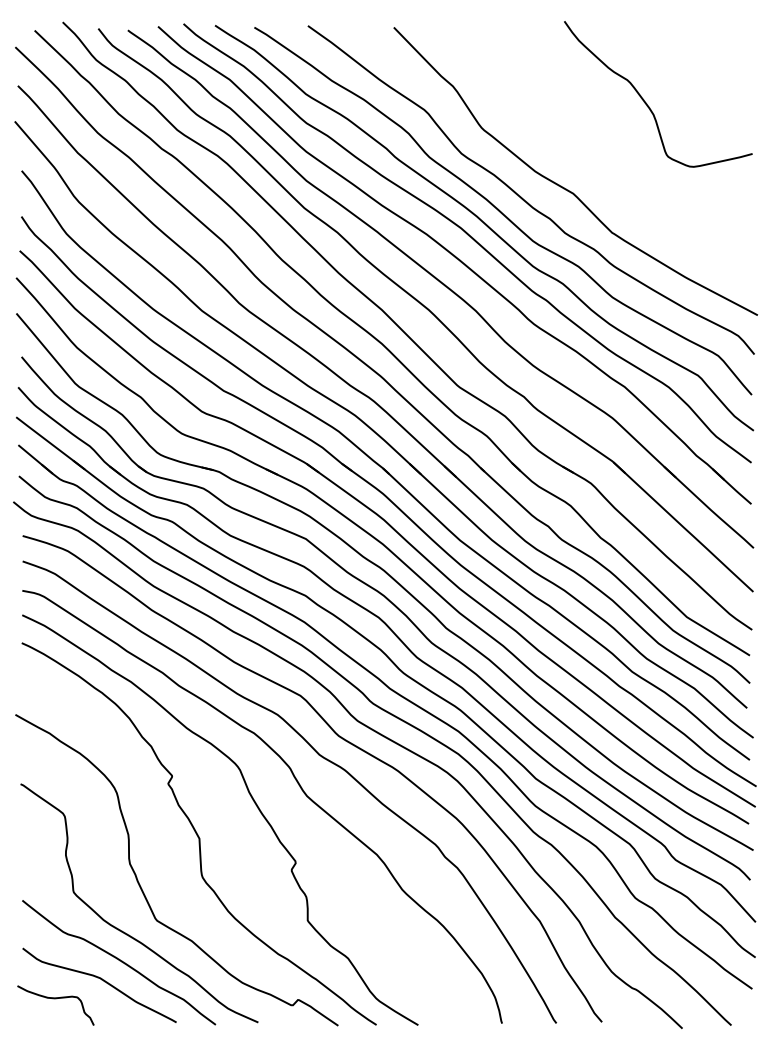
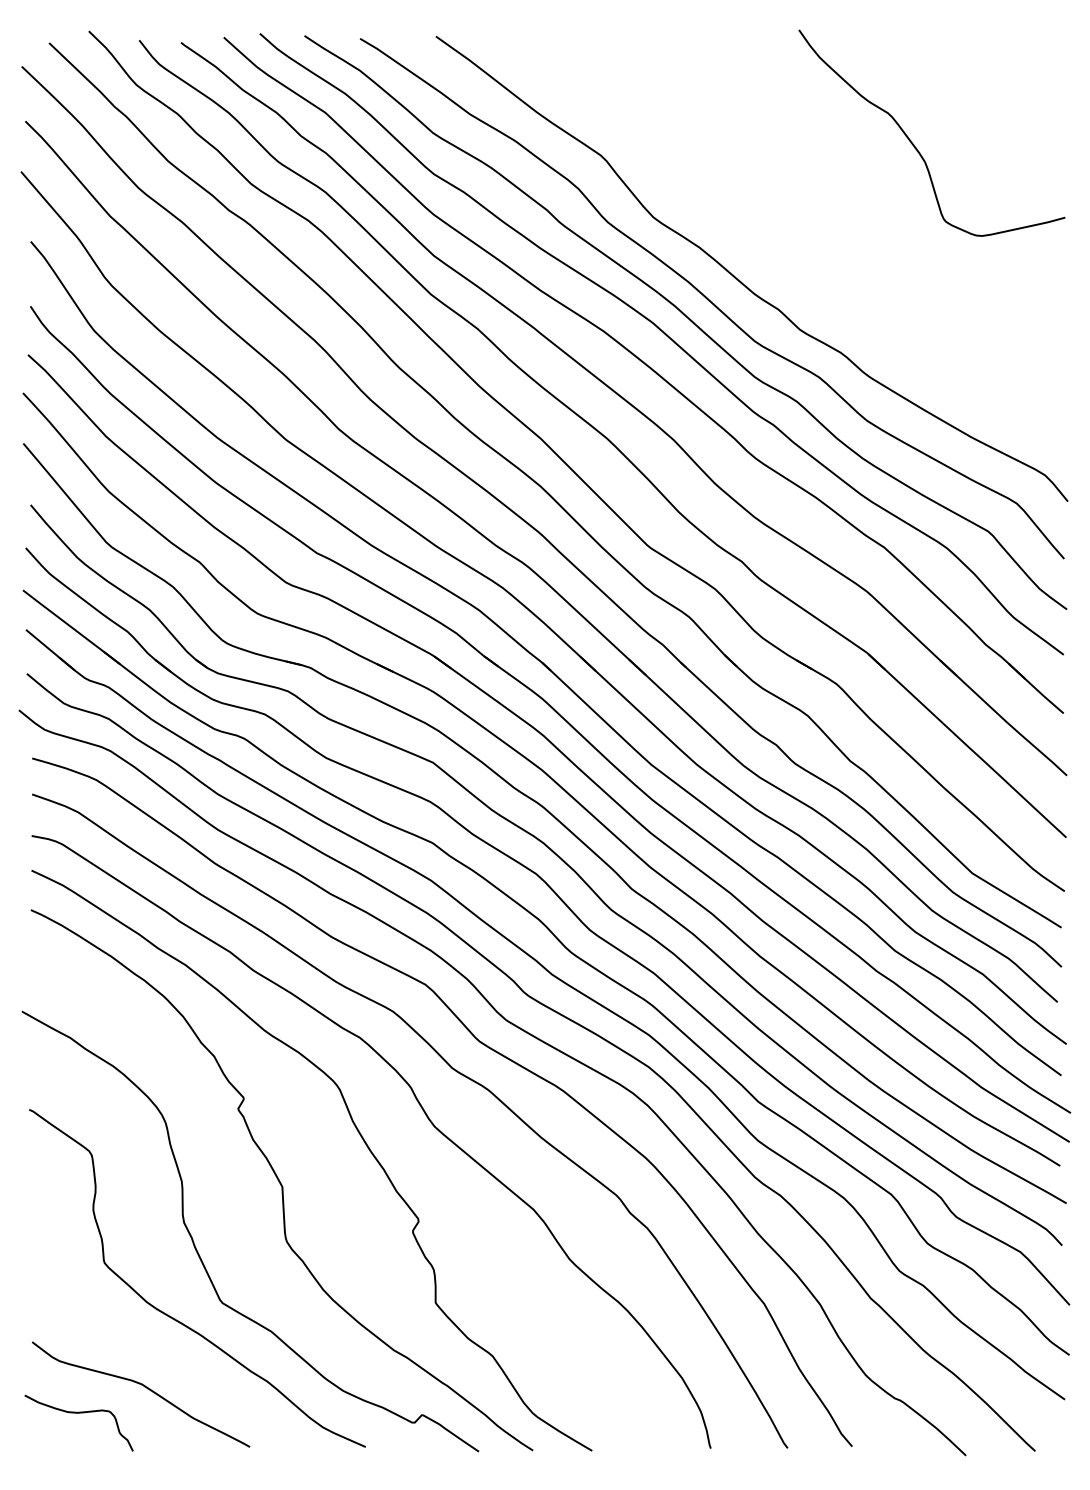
curve: (566, 188) -> (801, 266), removed
curve: (119, 961) -> (169, 1360), removed

